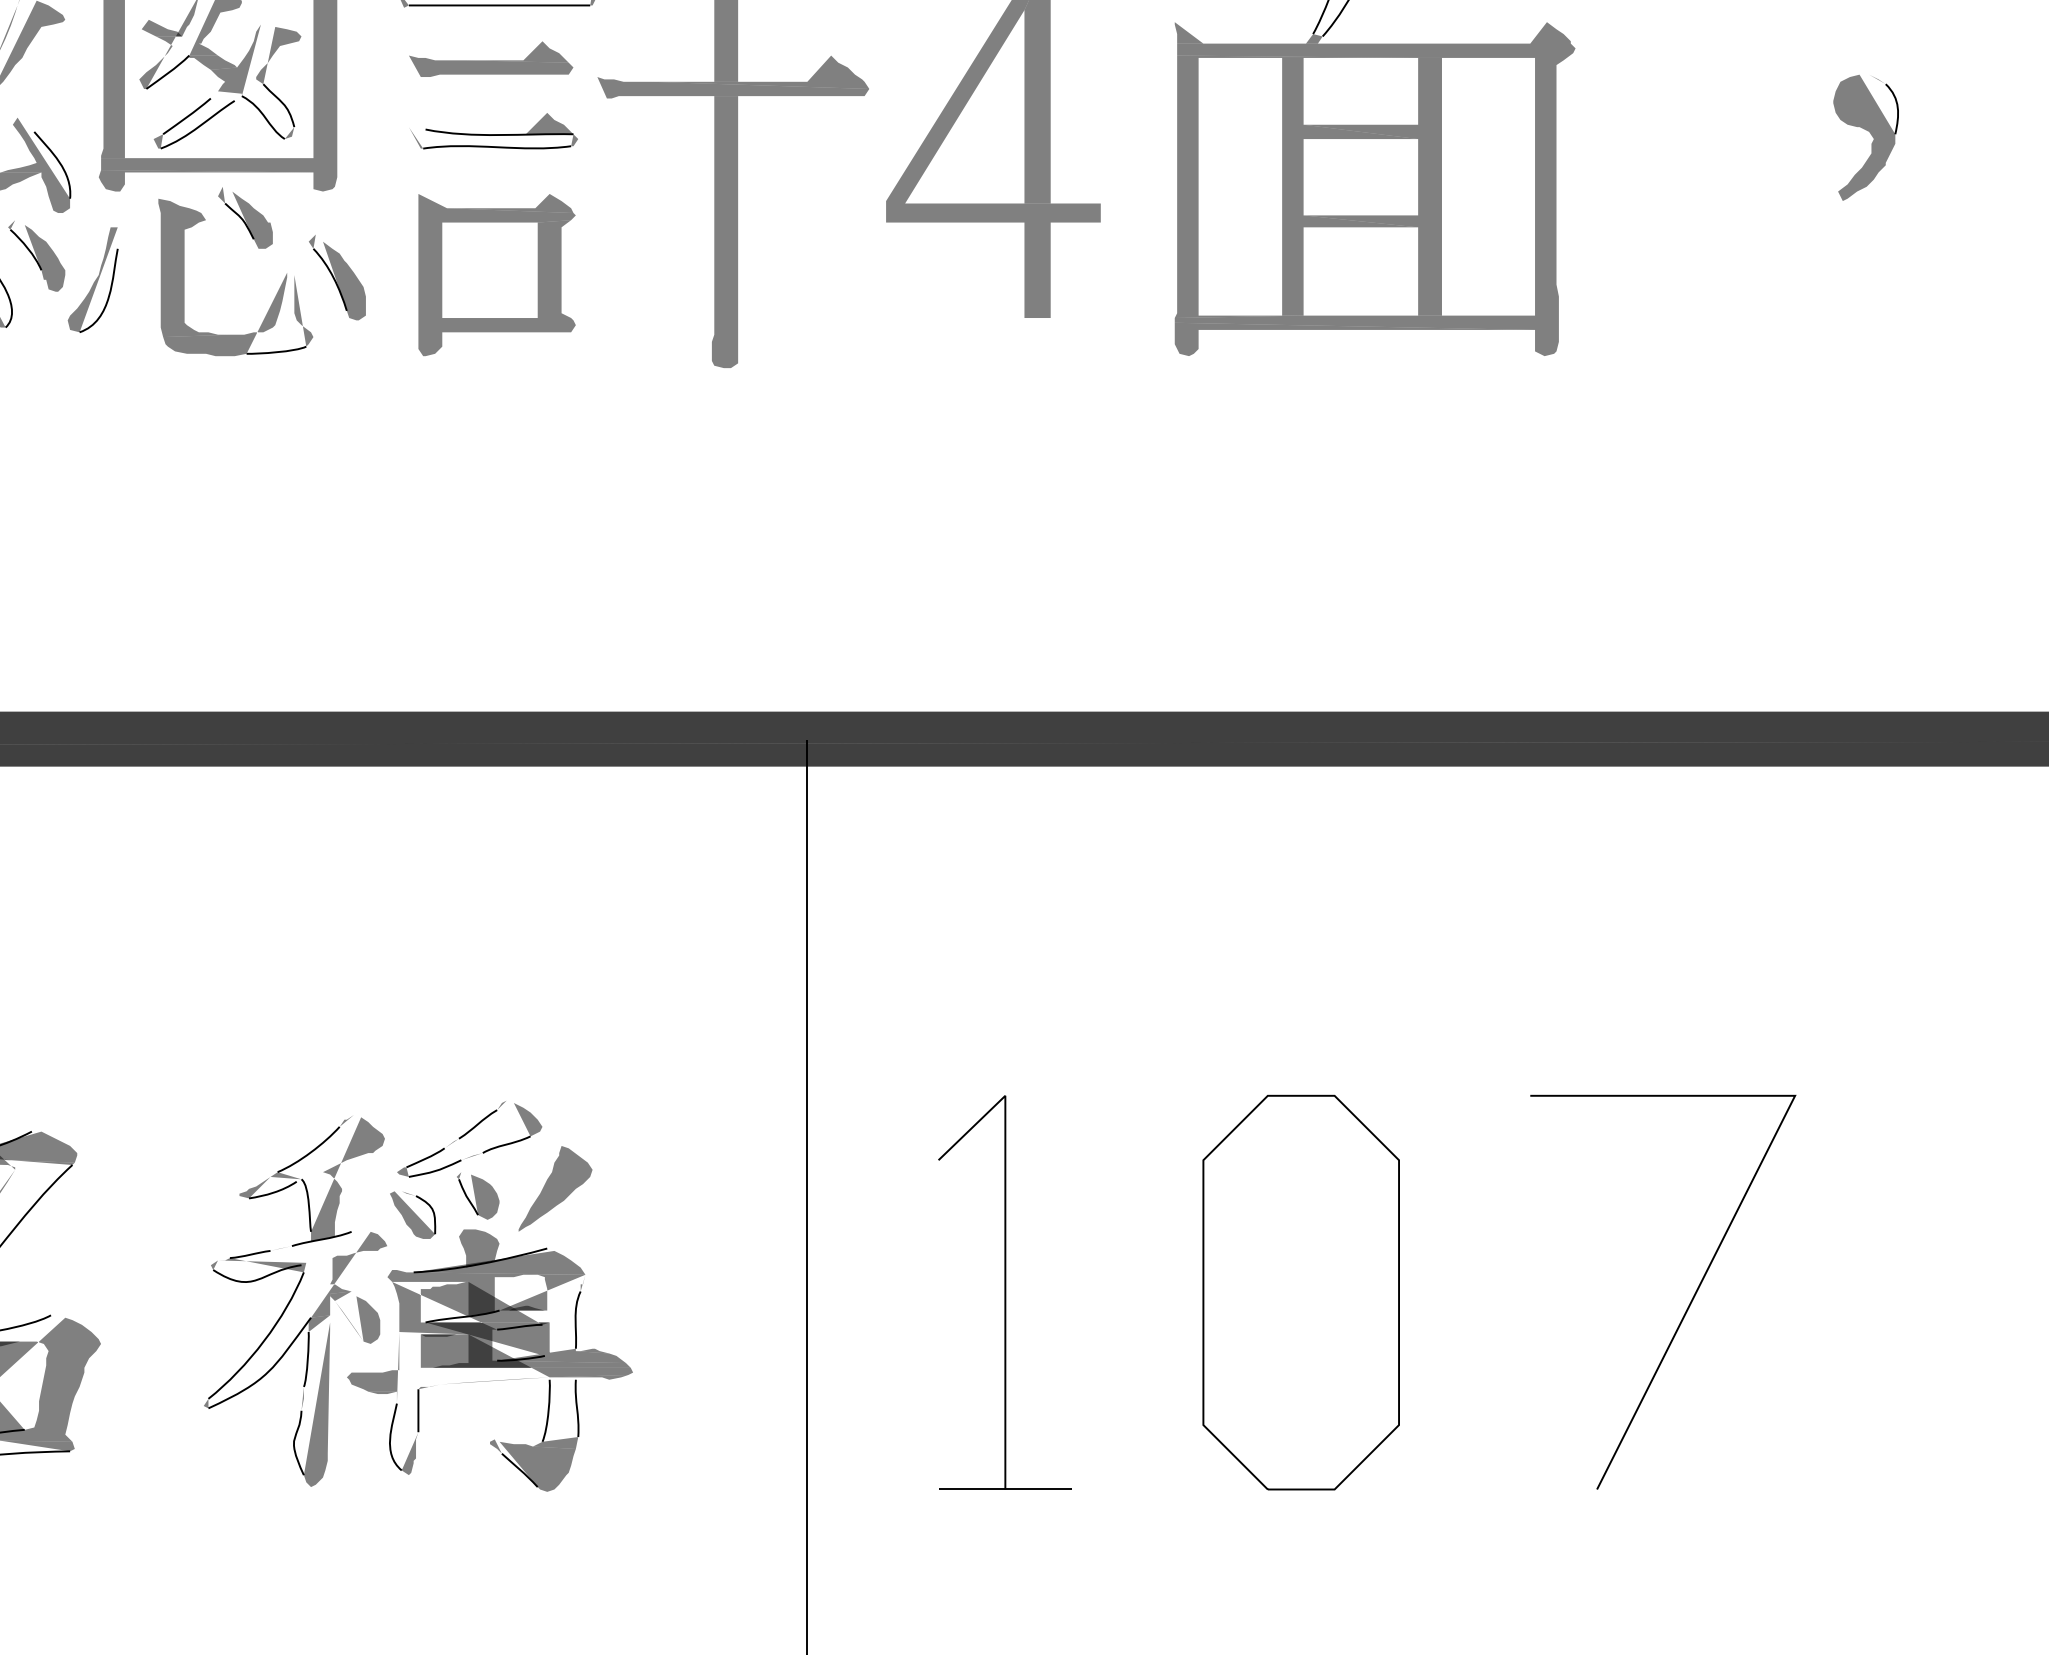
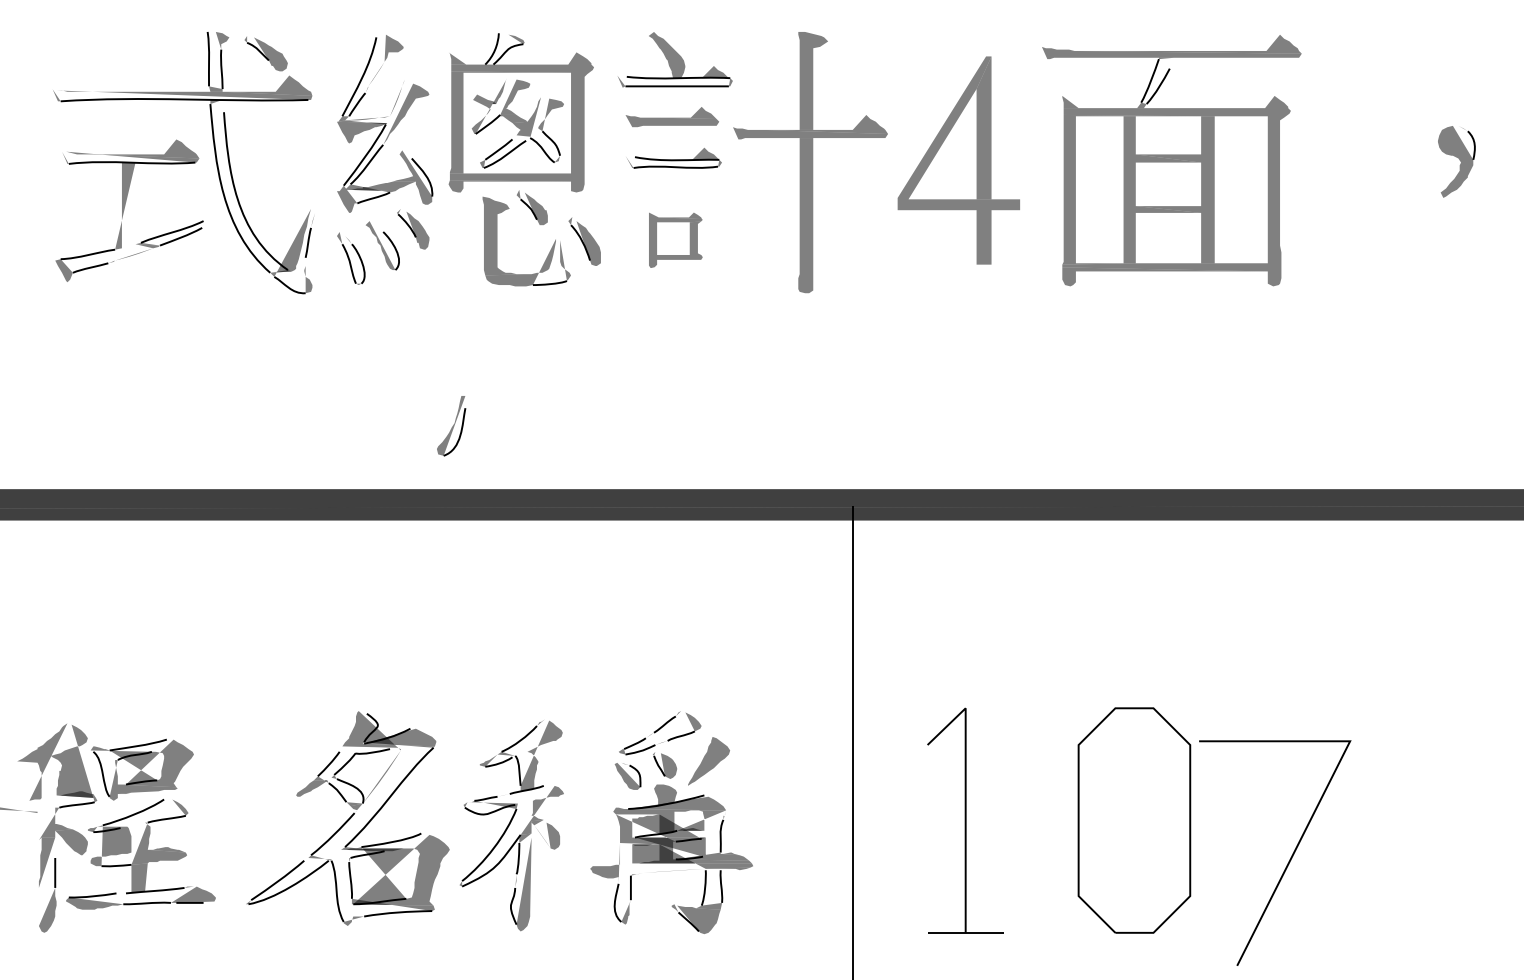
part: (496, 275) -> (675, 240), size x0.6
part: (93, 280) -> (451, 426), moved
part: (294, 1301) -> (511, 825), moved
line: (1688, 1303) -> (1289, 859), moved

